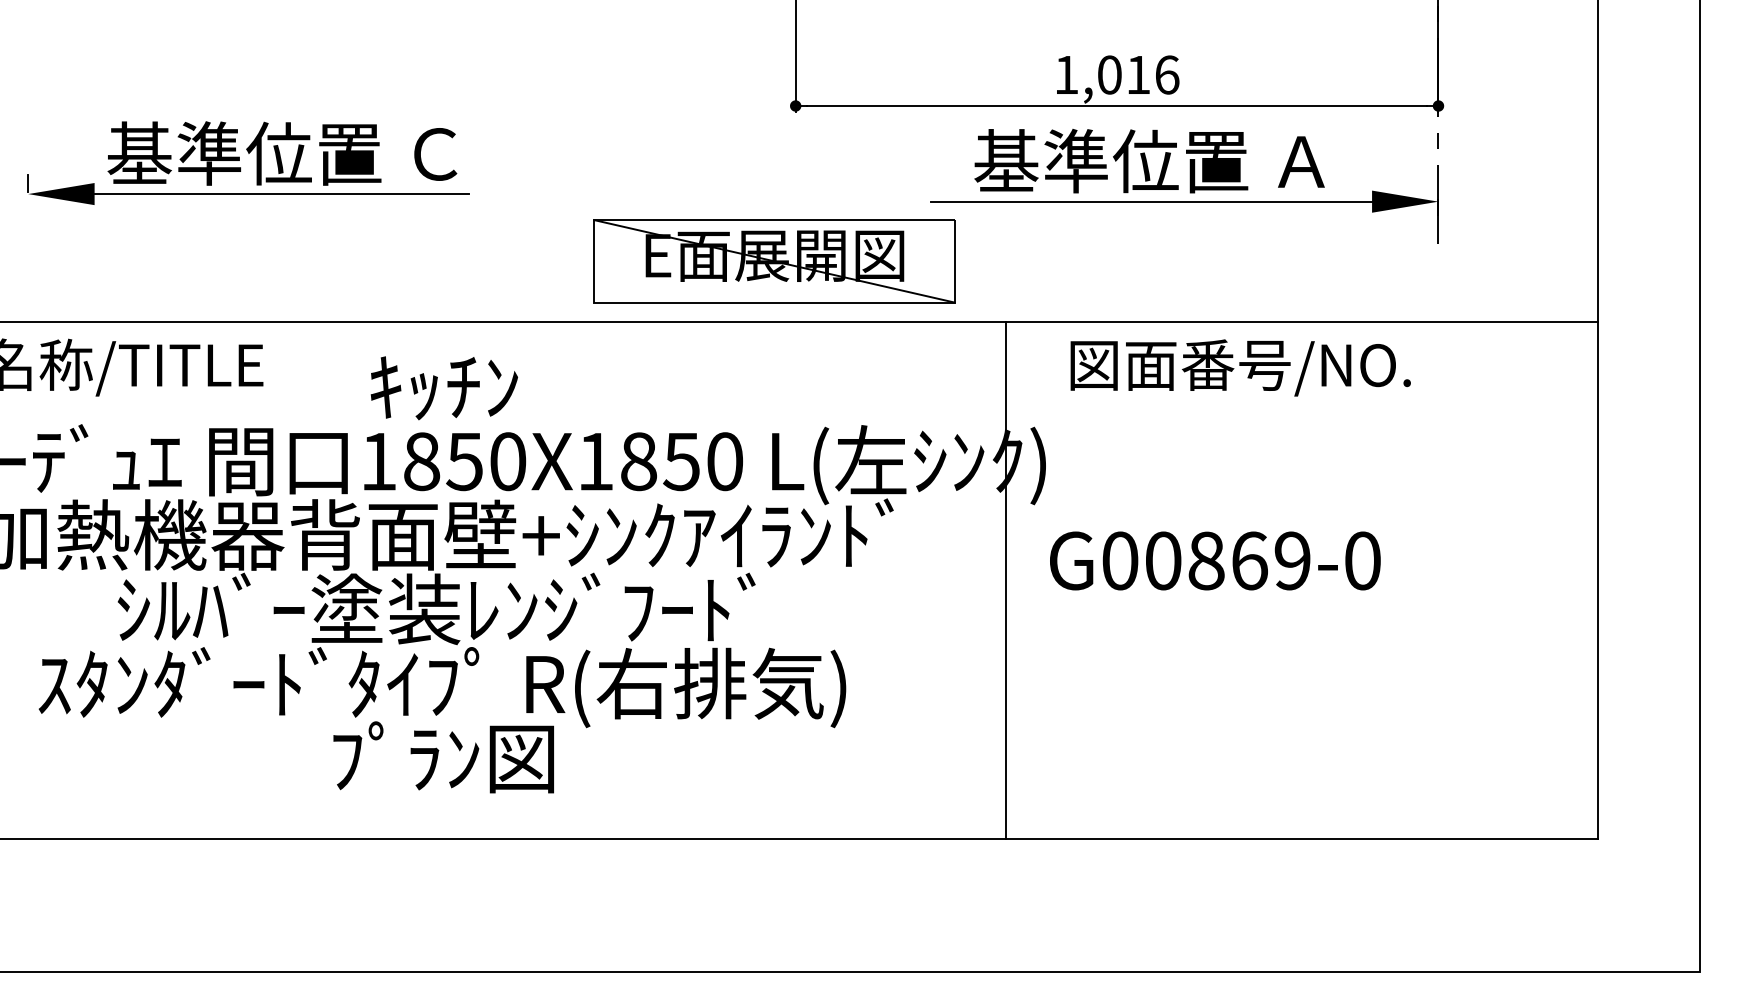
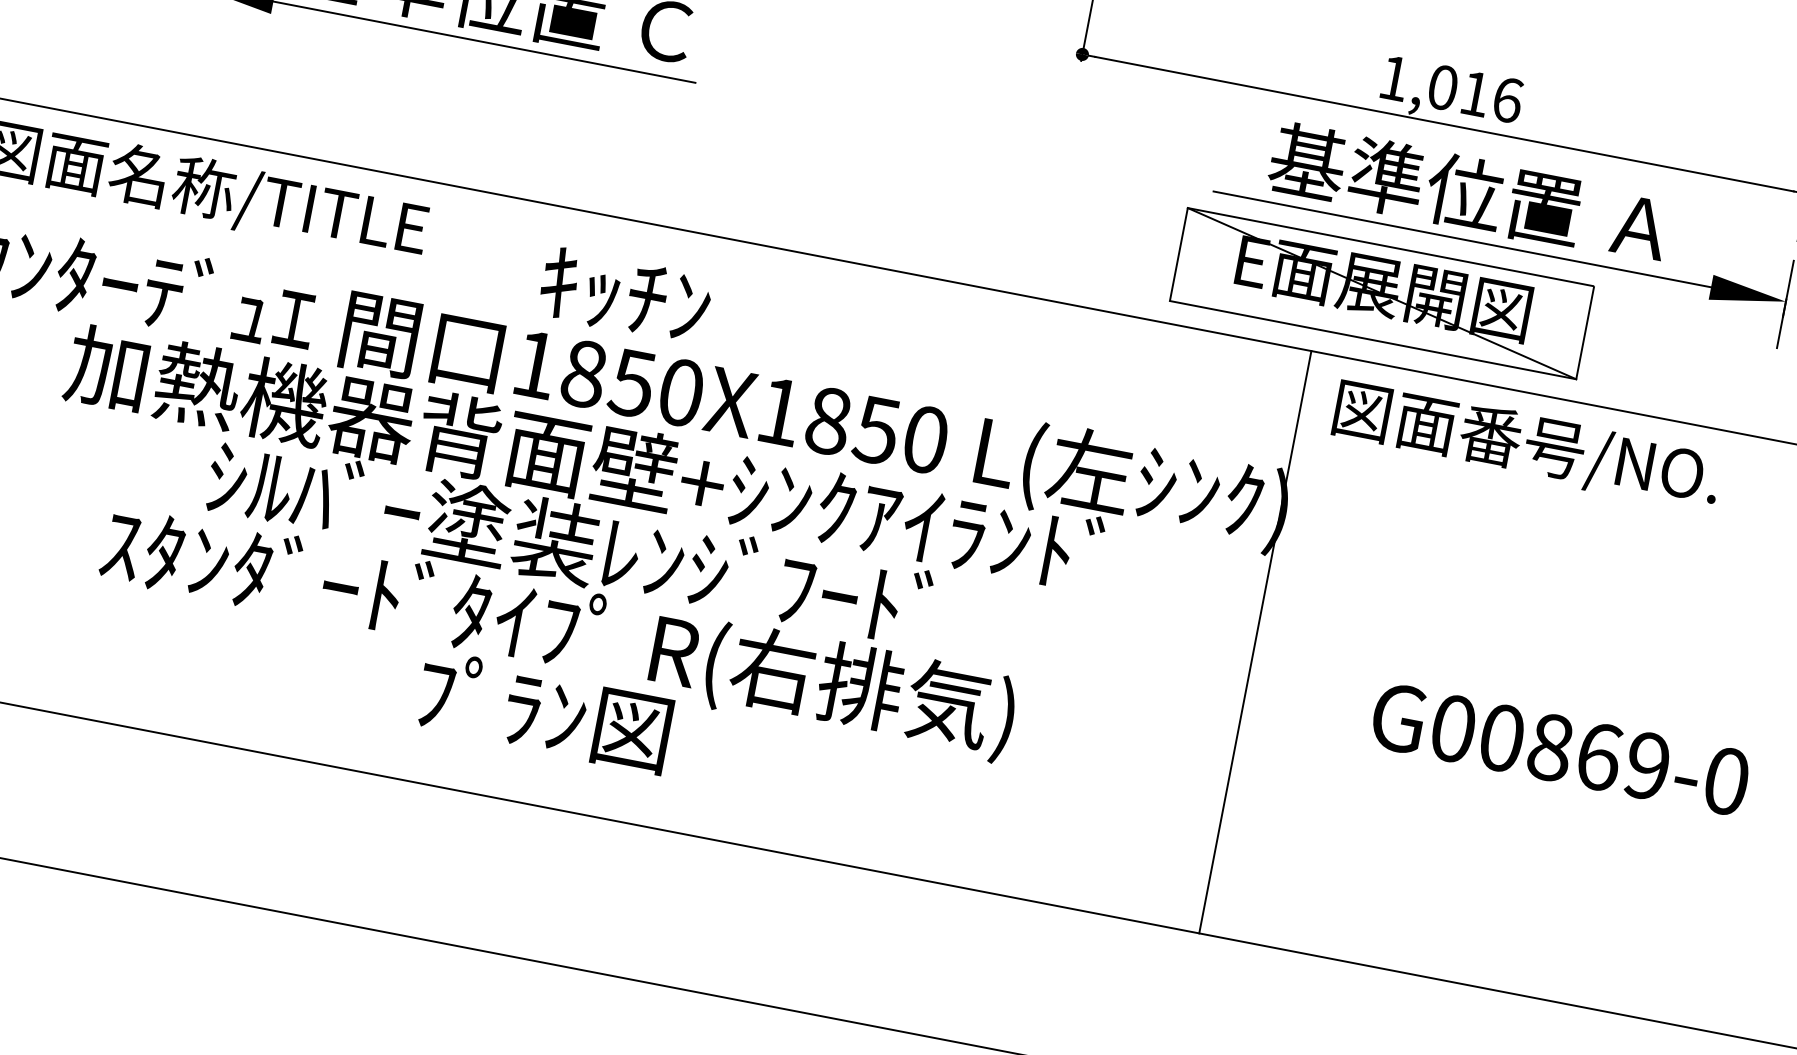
part: (774, 261) -> (1381, 293), moved
text: (1215, 560) -> (1560, 748), moved
line: (1005, 580) -> (1255, 642), moved

